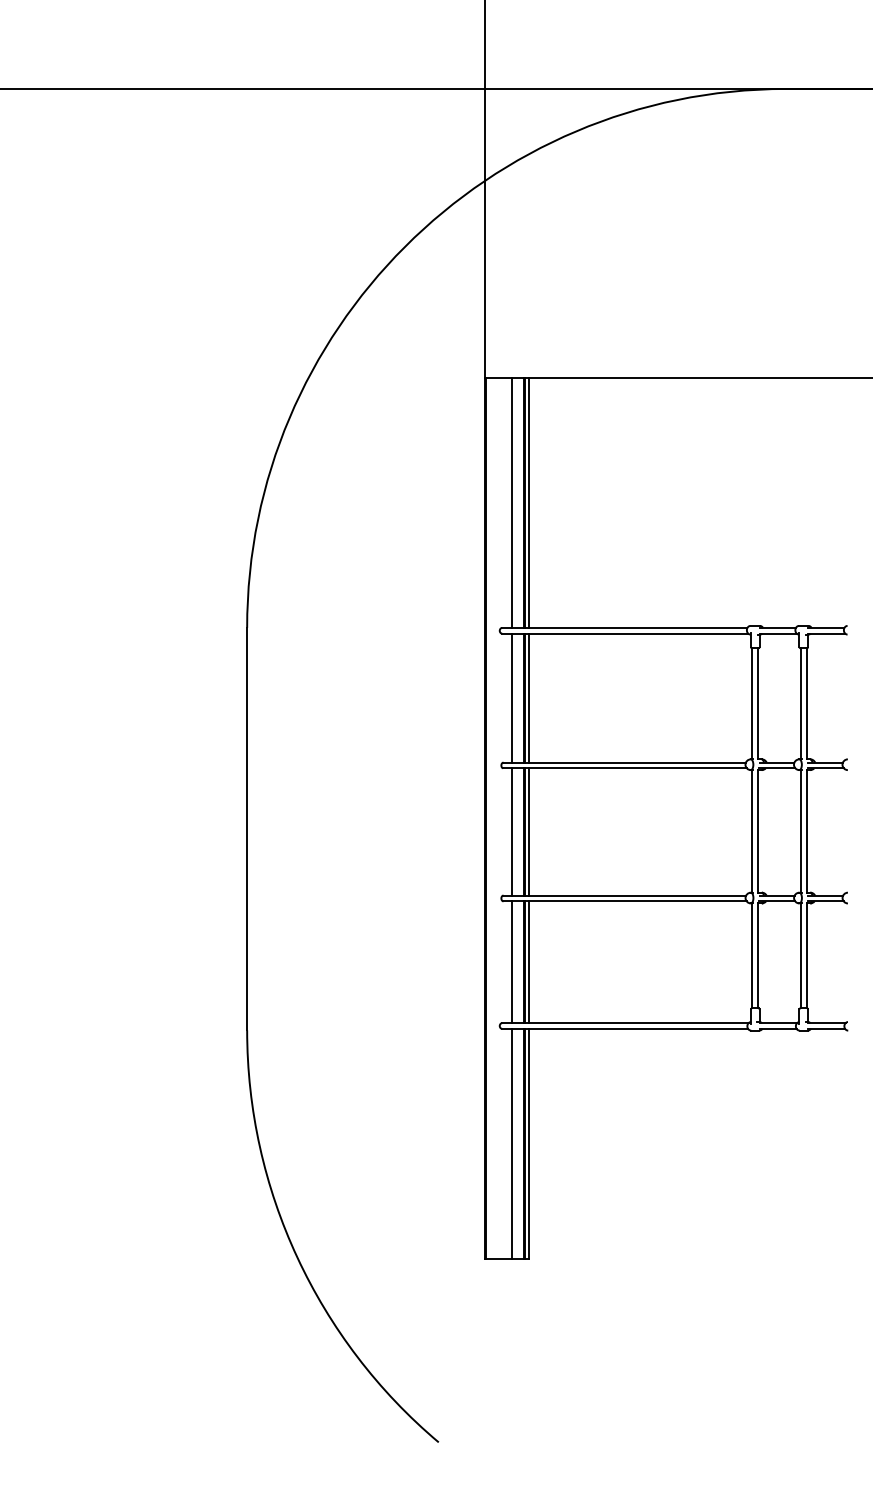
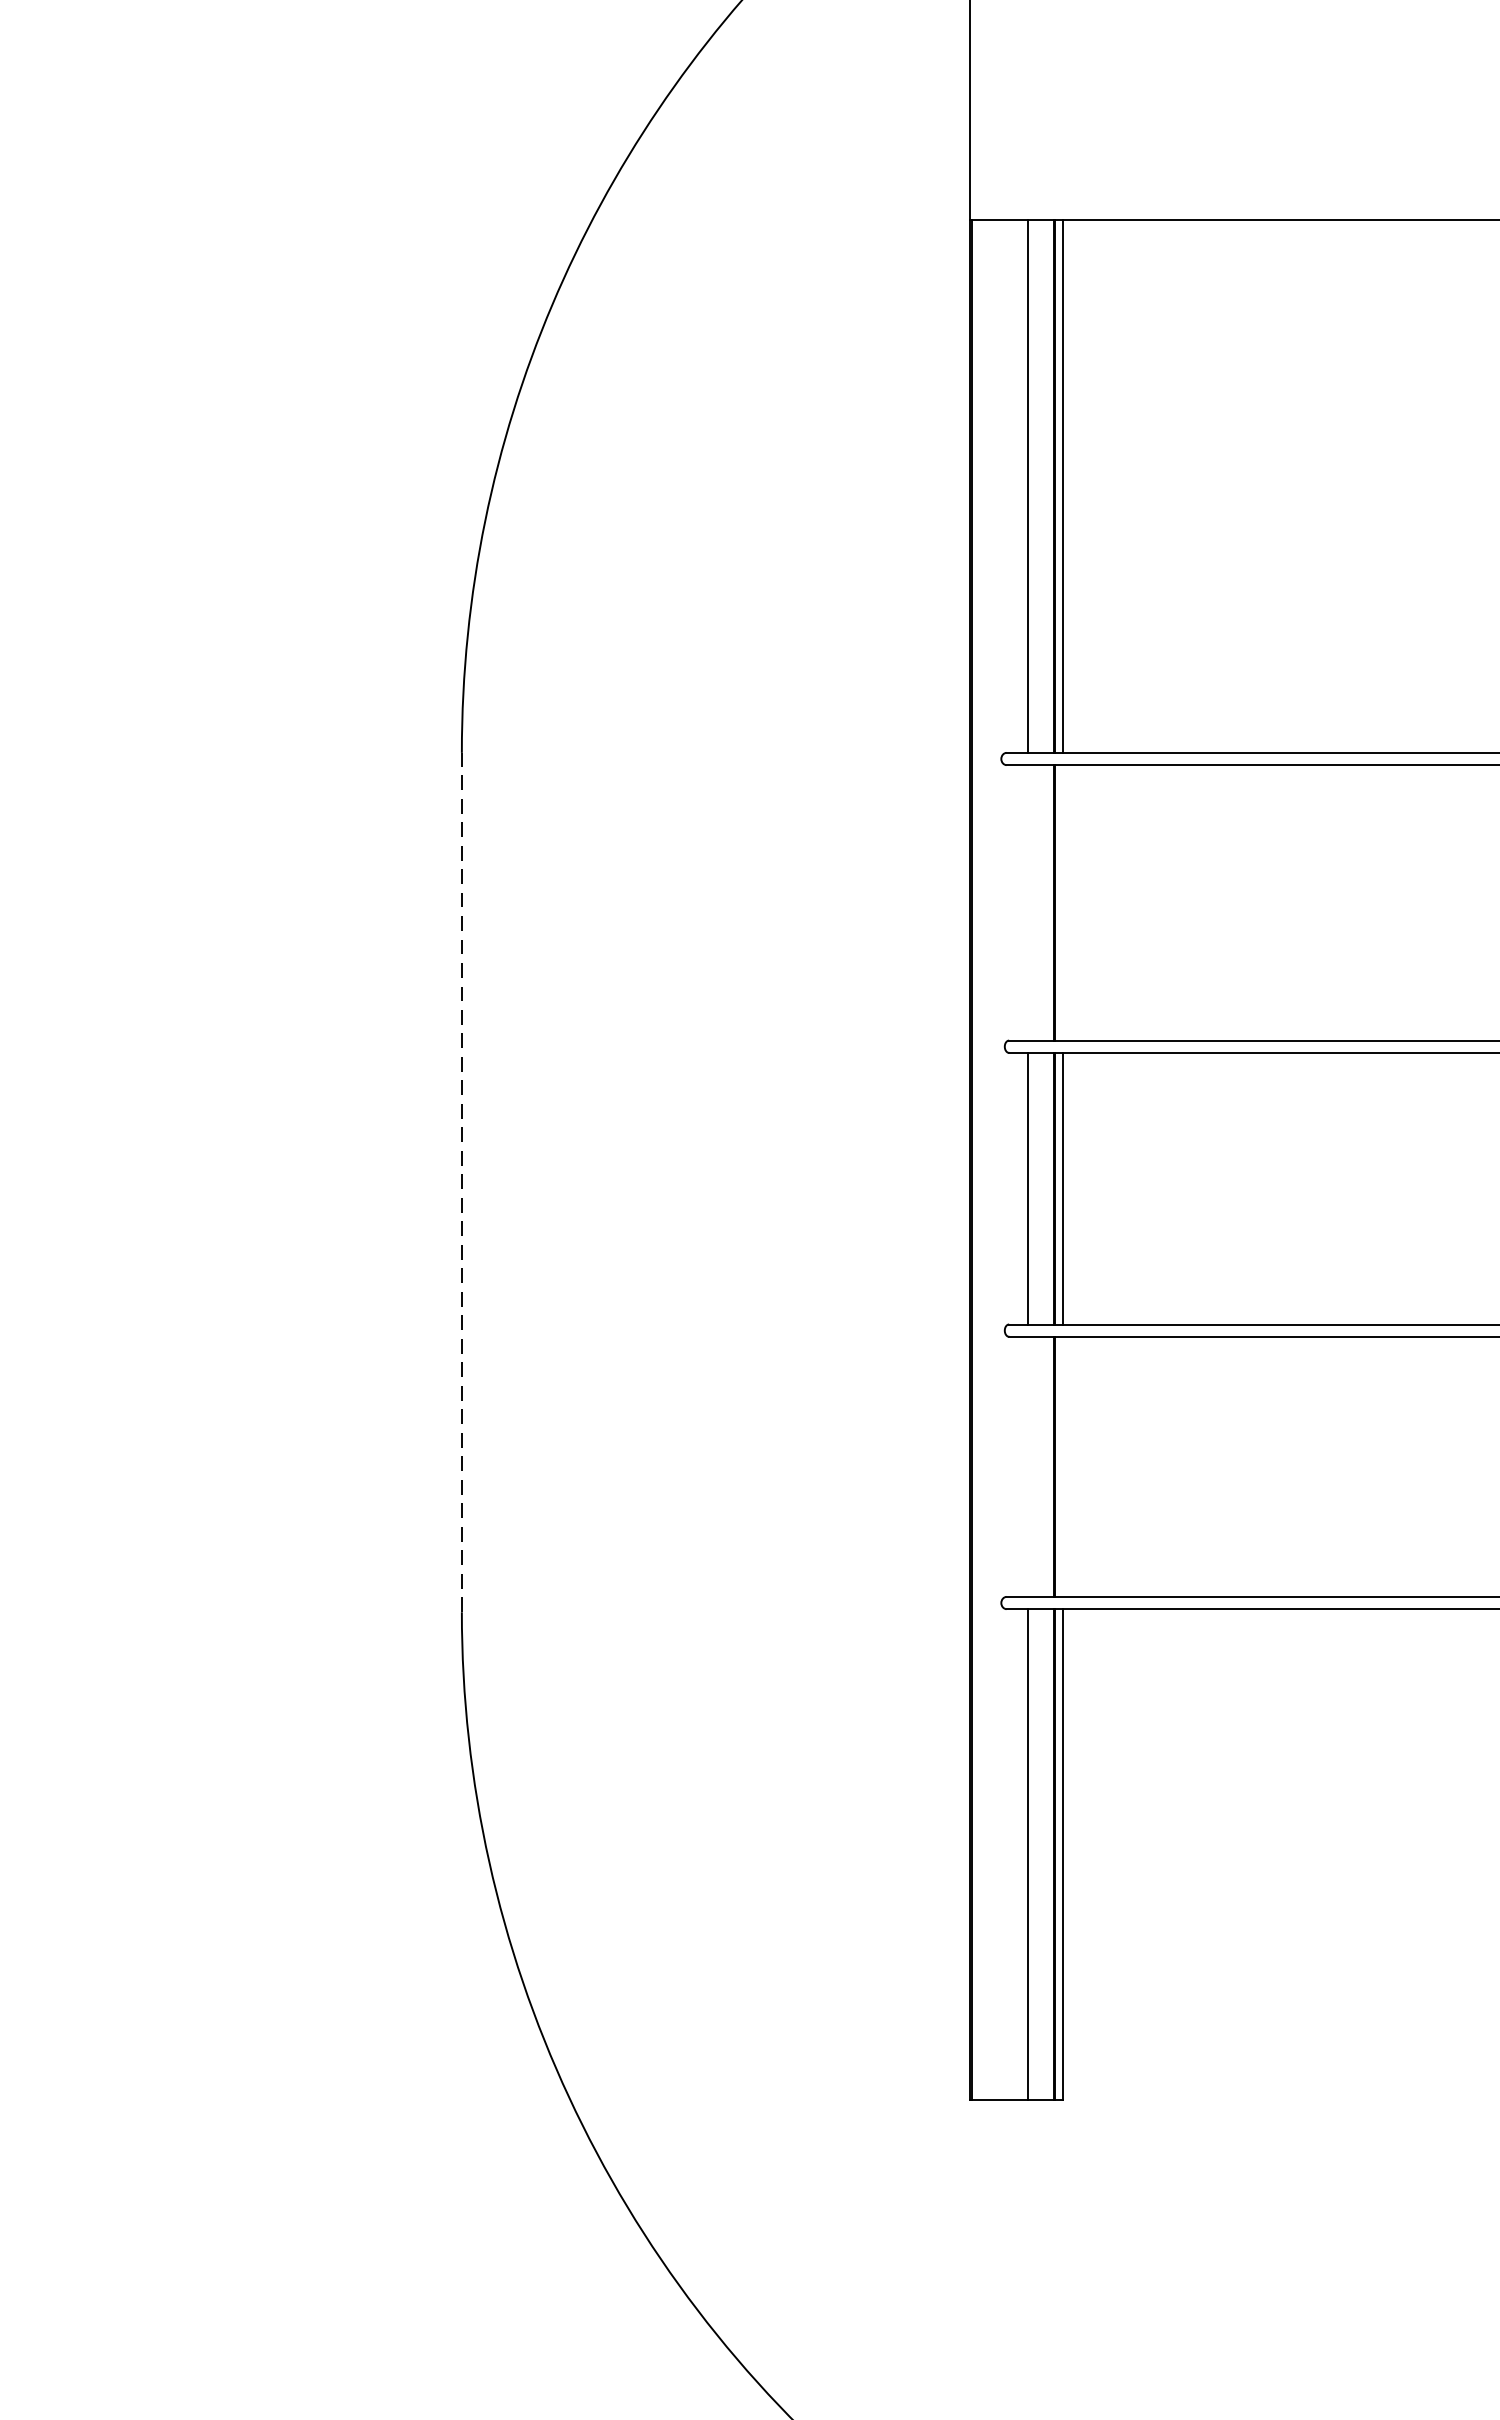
line: (512, 697) -> (1028, 901), removed
line: (528, 697) -> (1062, 901), removed
line: (247, 828) -> (462, 1181), solid -> dashed
line: (512, 962) -> (1028, 1467), removed
line: (528, 962) -> (1062, 1467), removed

